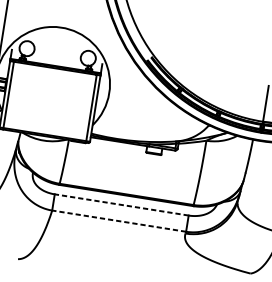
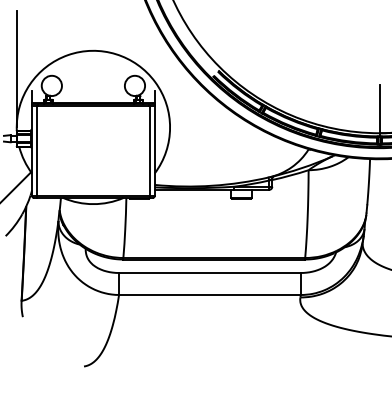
line: (121, 204) -> (209, 272), dashed -> solid
line: (118, 220) -> (209, 294), dashed -> solid

